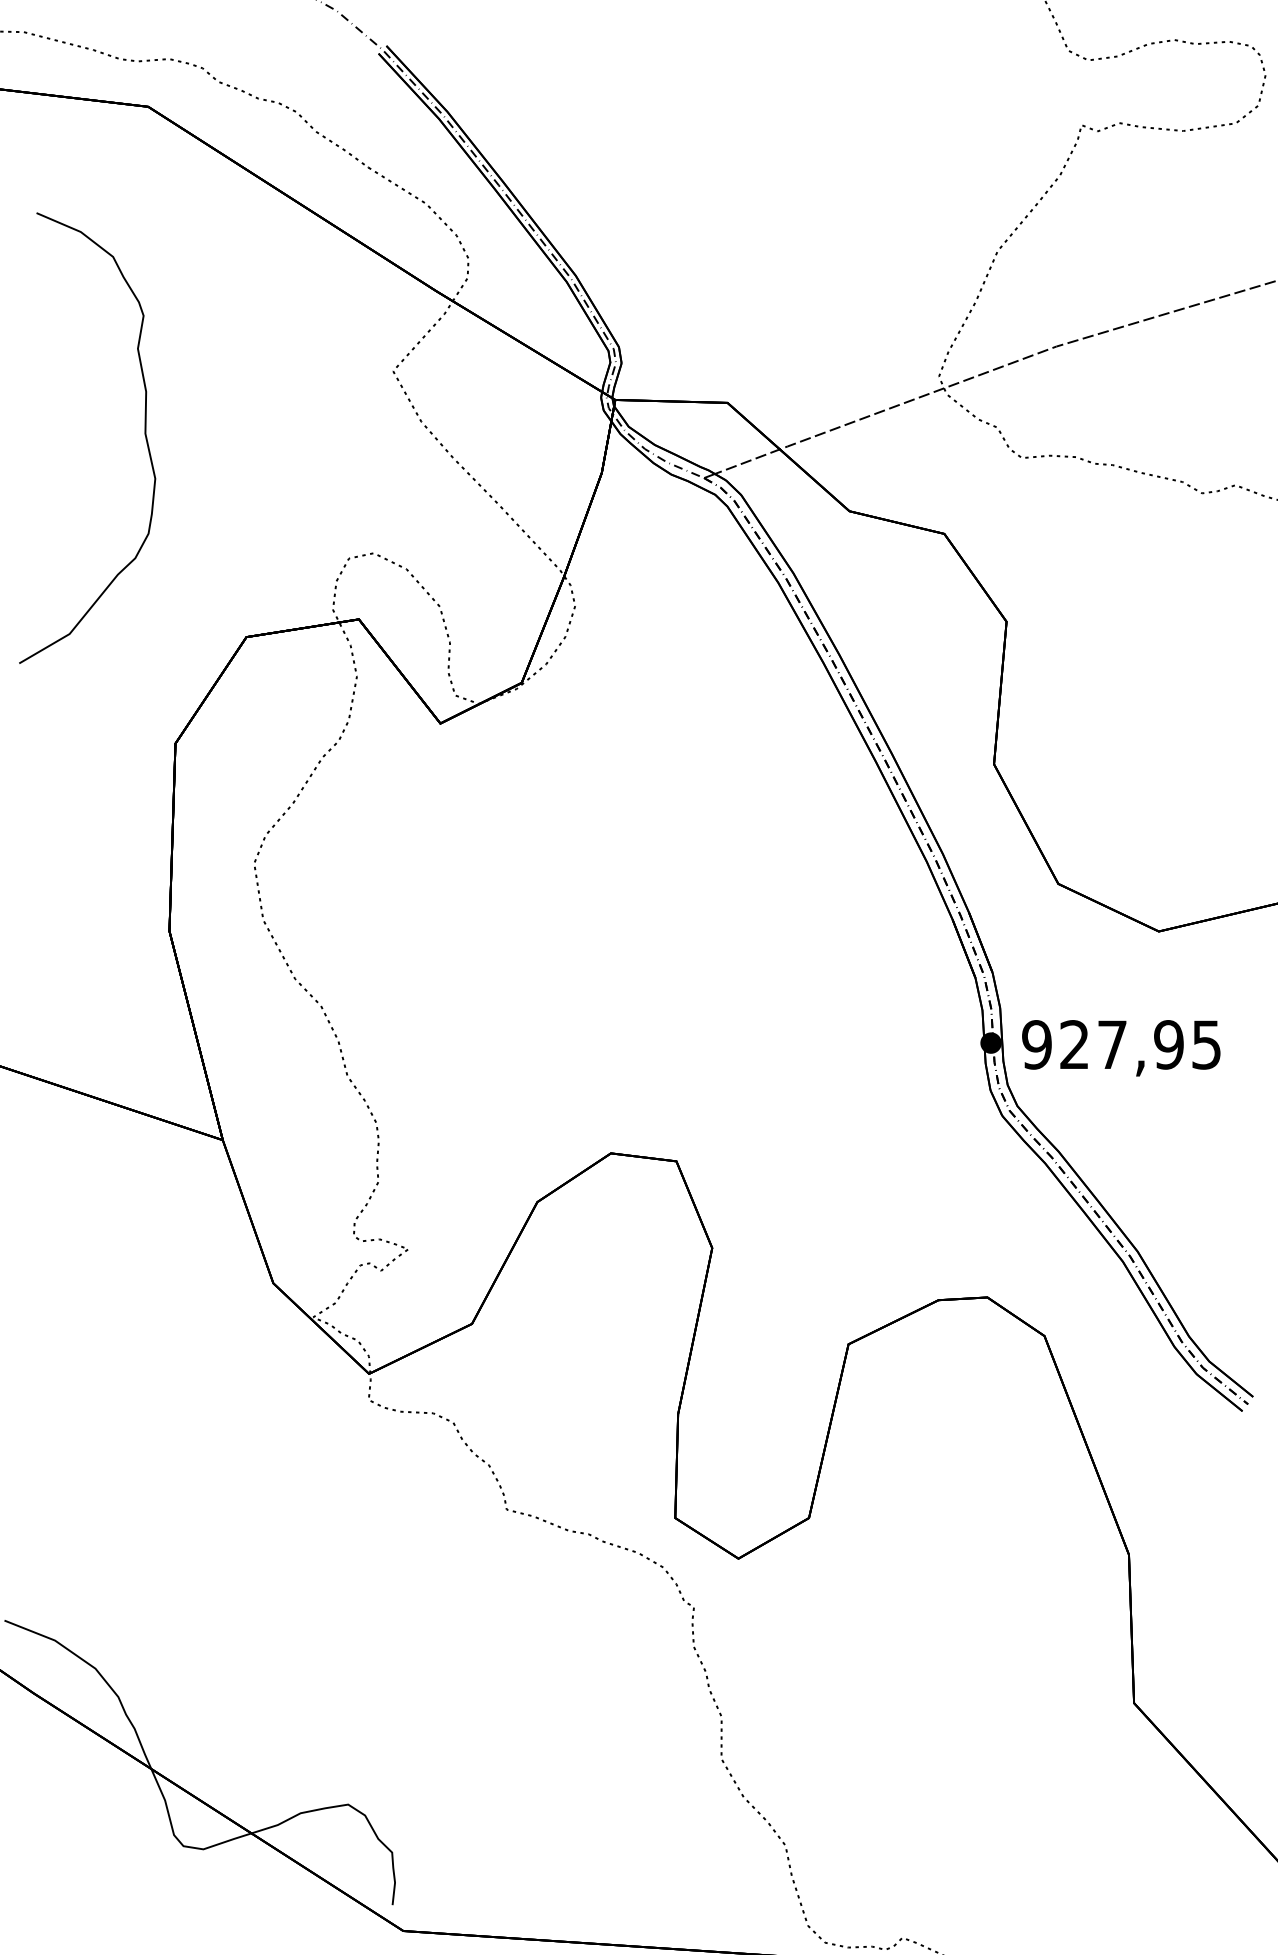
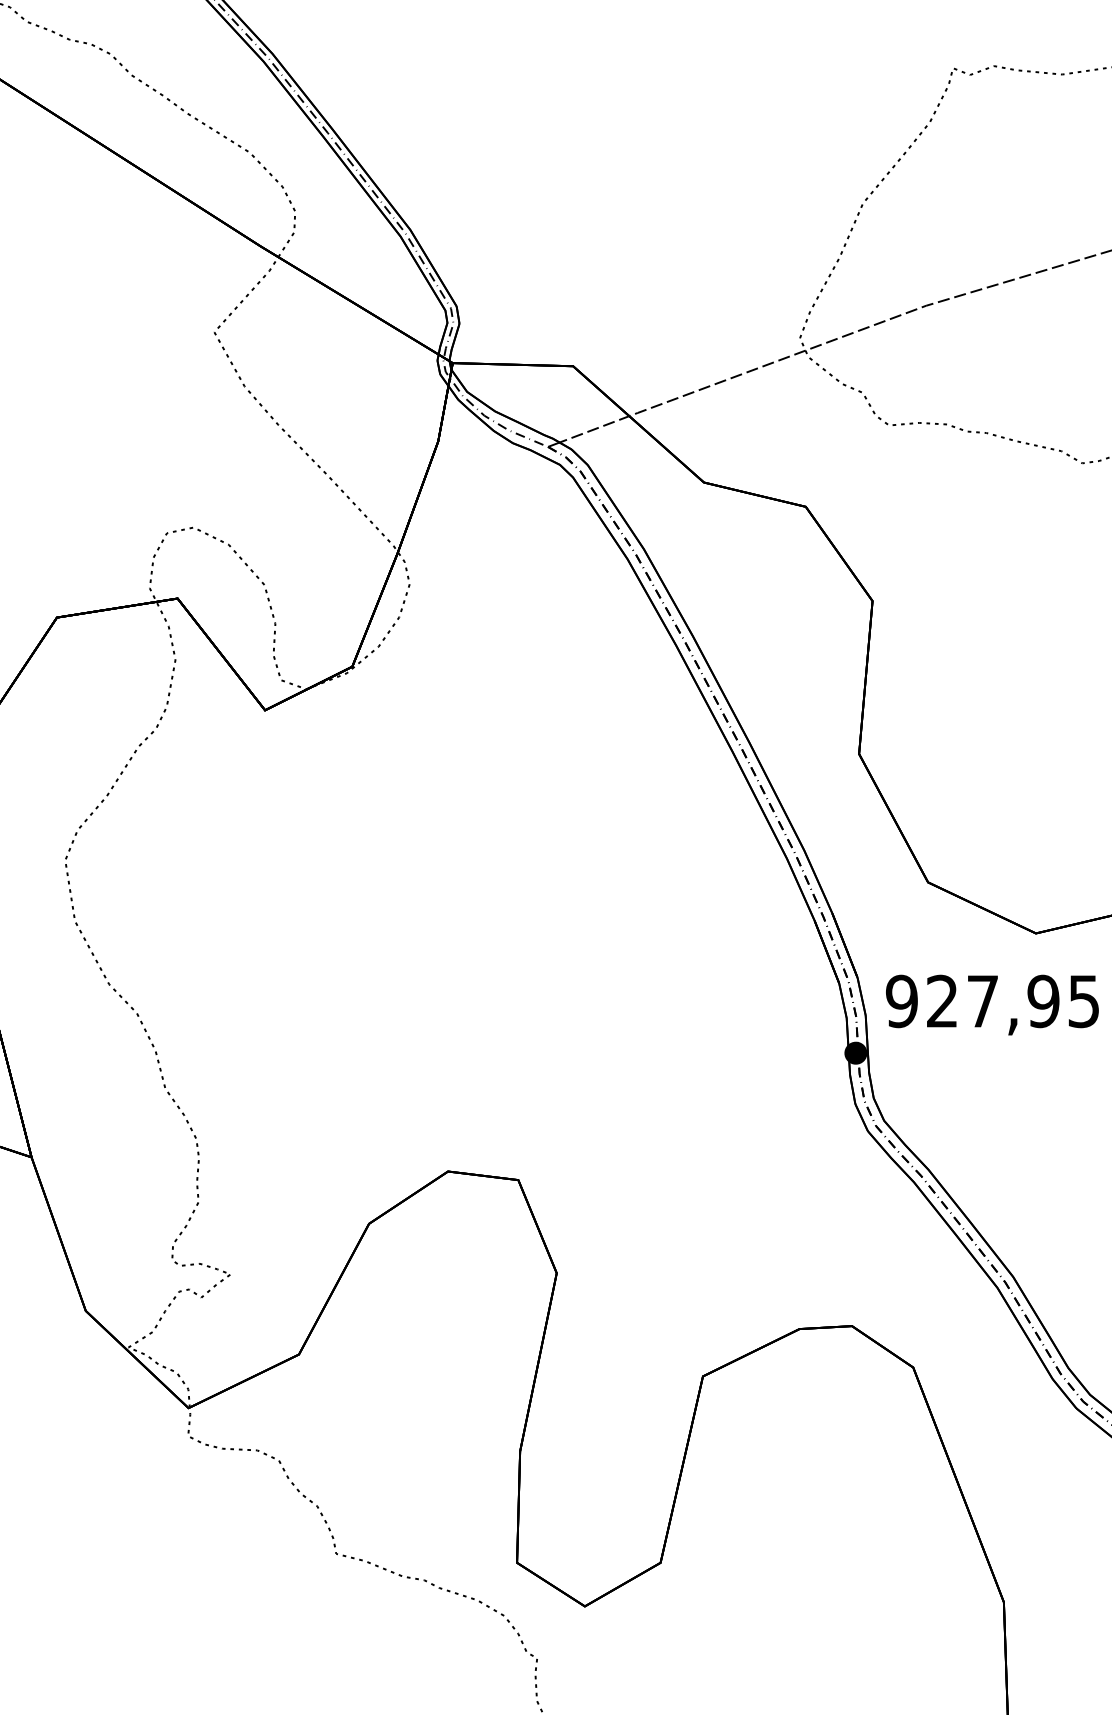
text: (1121, 1048) -> (992, 1005), moved

